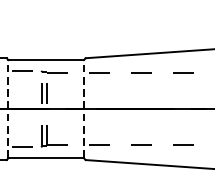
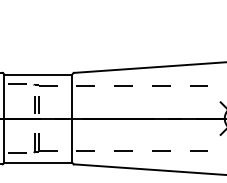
line: (8, 108) -> (4, 118), dashed -> solid
line: (84, 108) -> (72, 118), dashed -> solid

